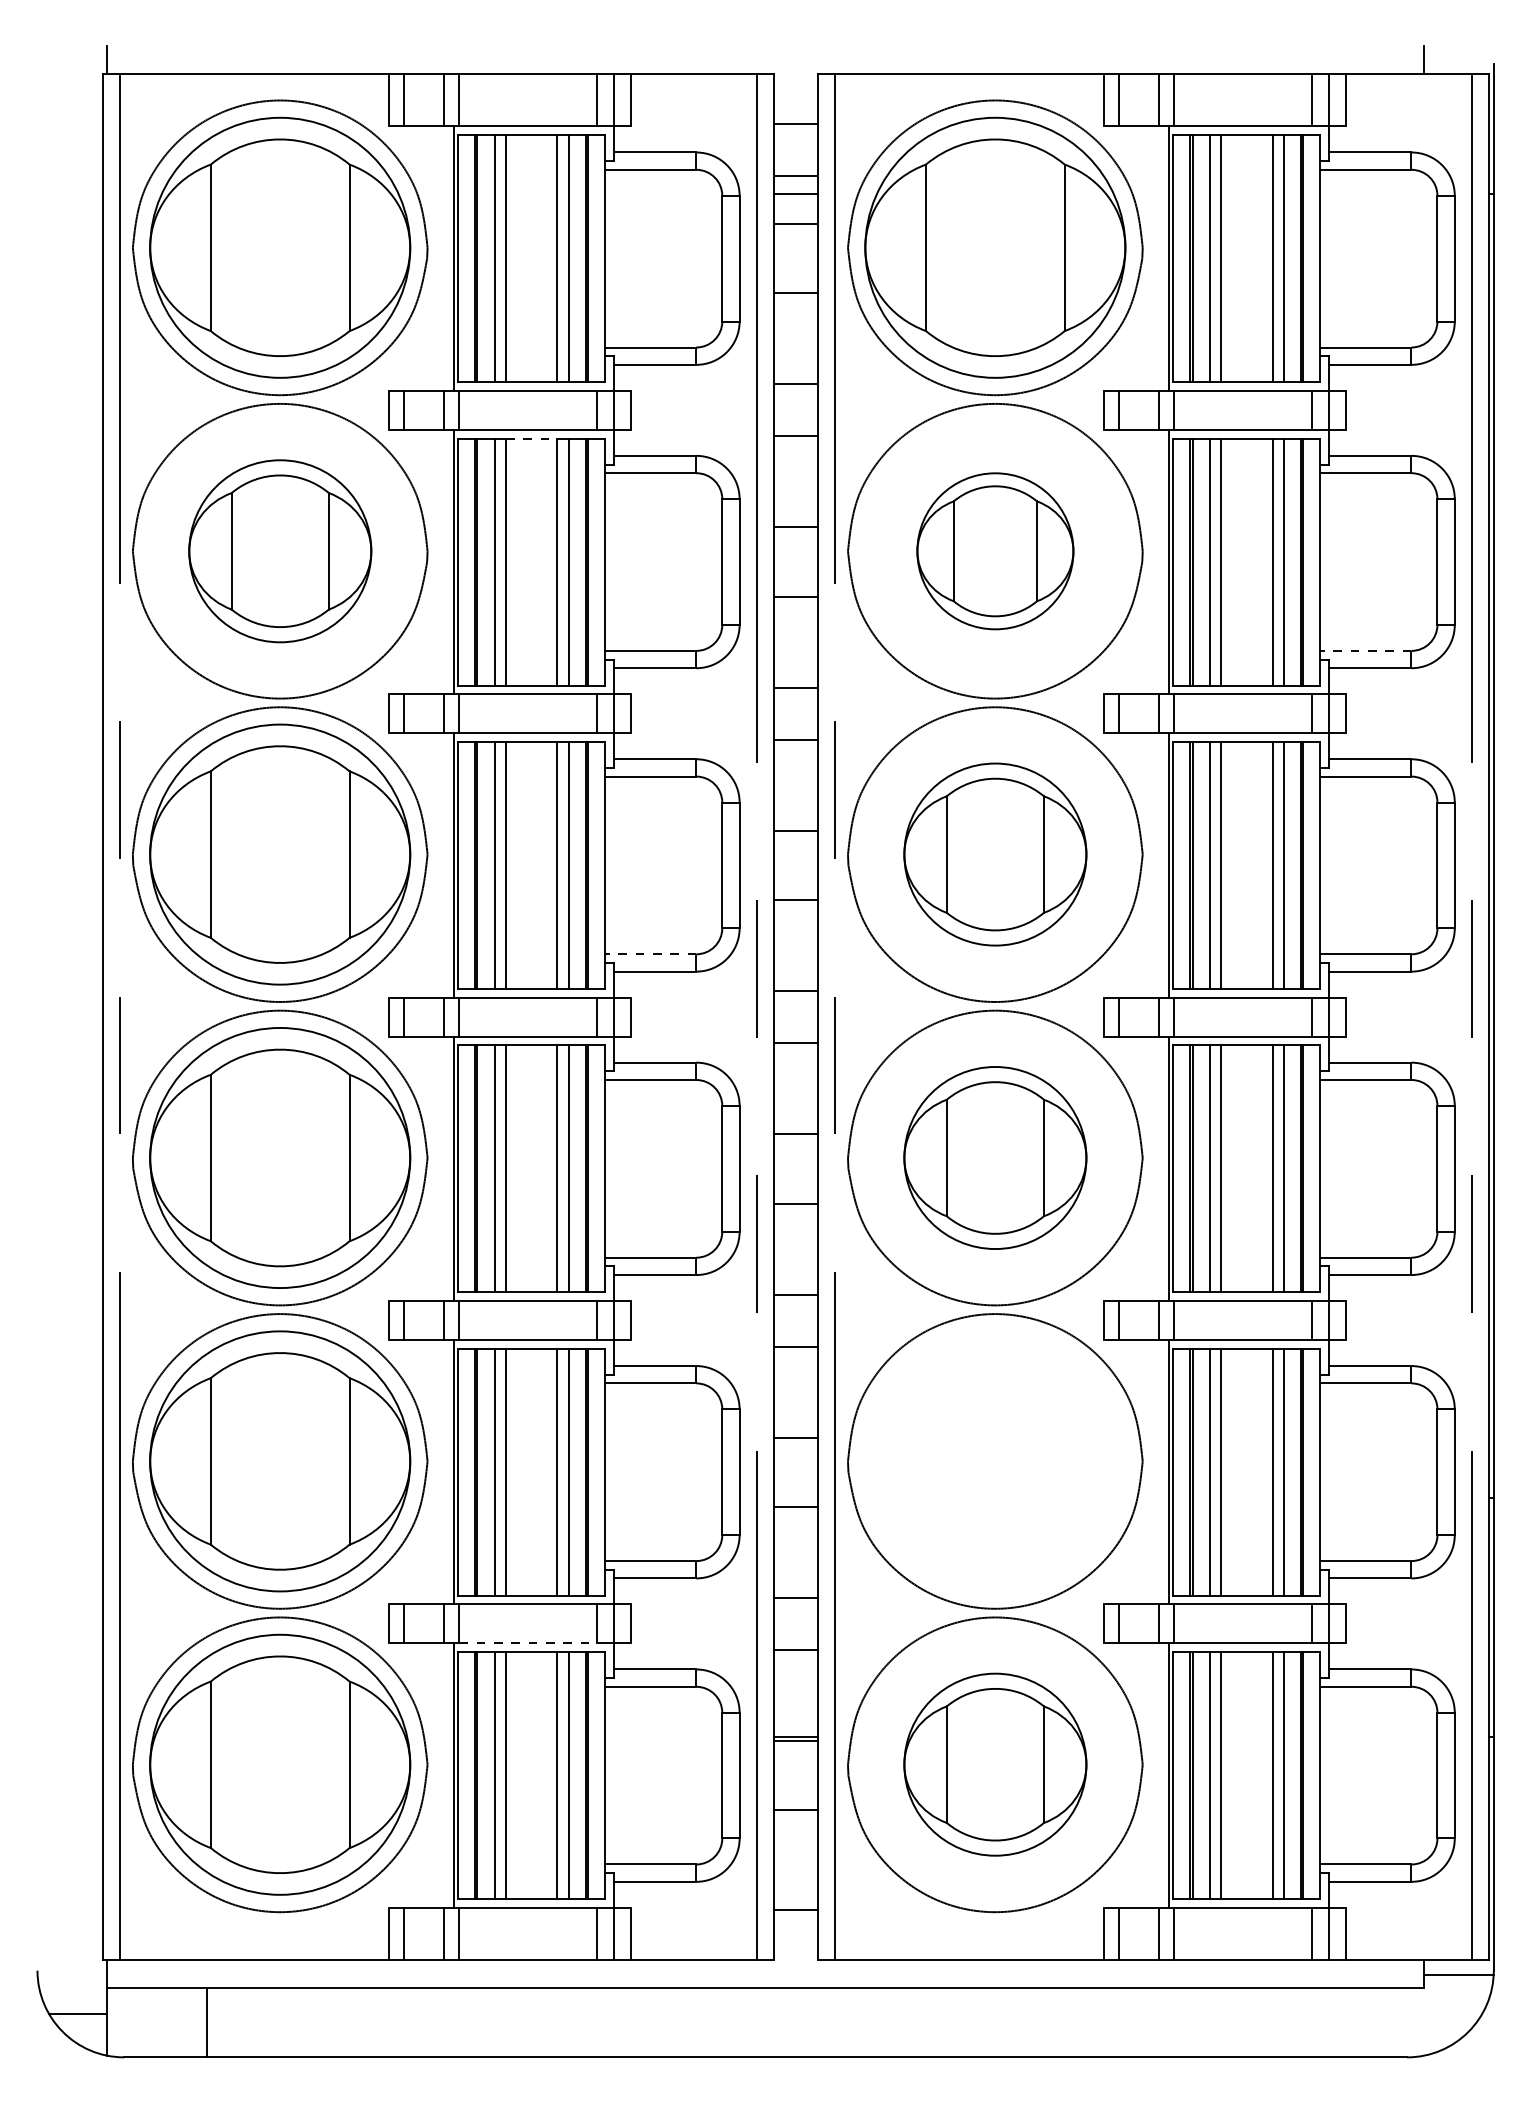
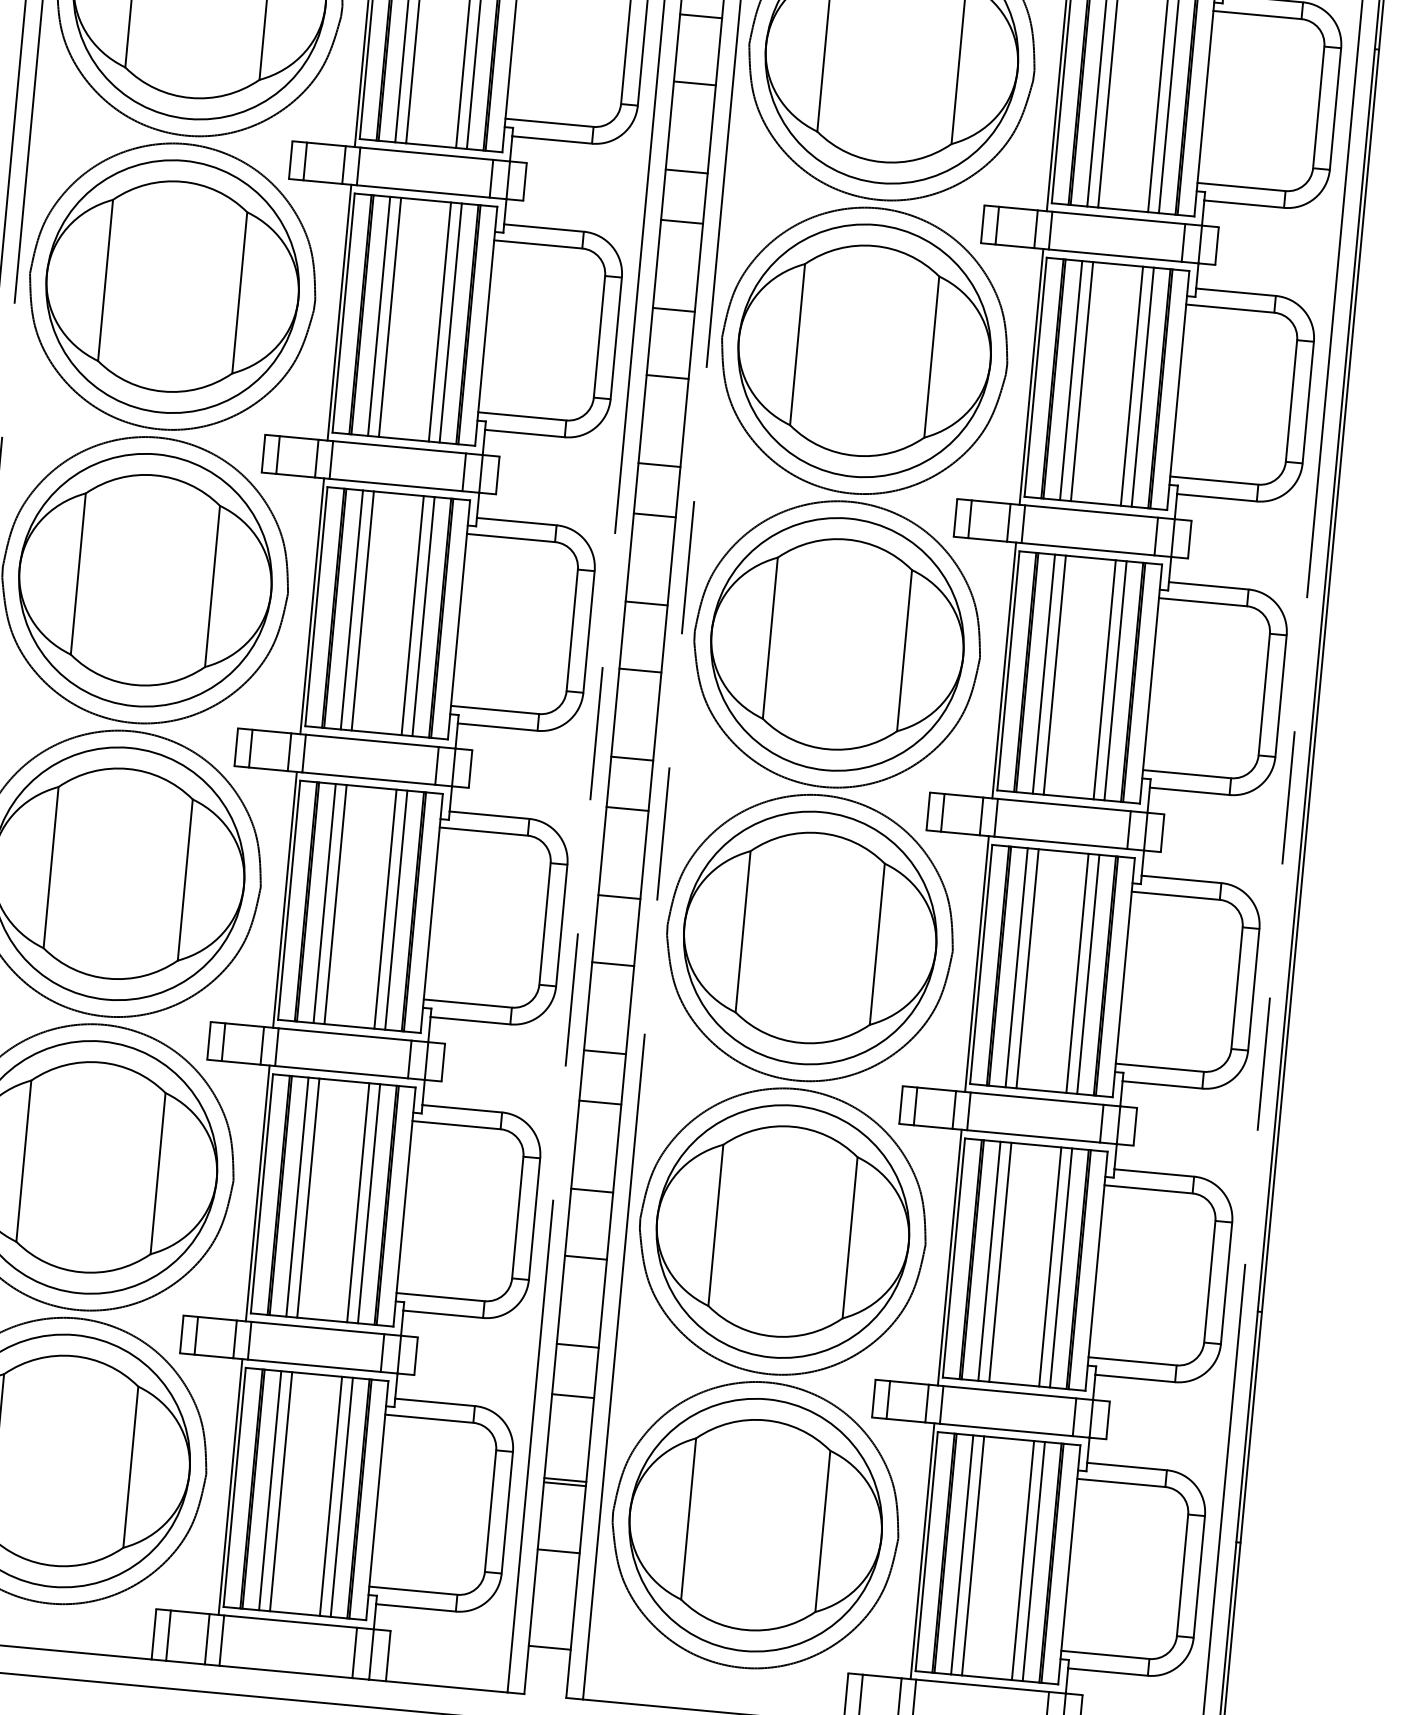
line: (531, 438) -> (425, 200), dashed -> solid
part: (280, 551) -> (172, 286), size x1.43
part: (995, 551) -> (864, 351), size x1.67
line: (1365, 650) -> (1213, 480), dashed -> solid
part: (995, 854) -> (837, 644), size x1.43
line: (650, 954) -> (494, 710), dashed -> solid
part: (995, 1157) -> (810, 937), size x1.43
part: (995, 1461) -> (783, 1231), added
line: (527, 1643) -> (313, 1365), dashed -> solid
part: (995, 1764) -> (755, 1524), size x1.43

